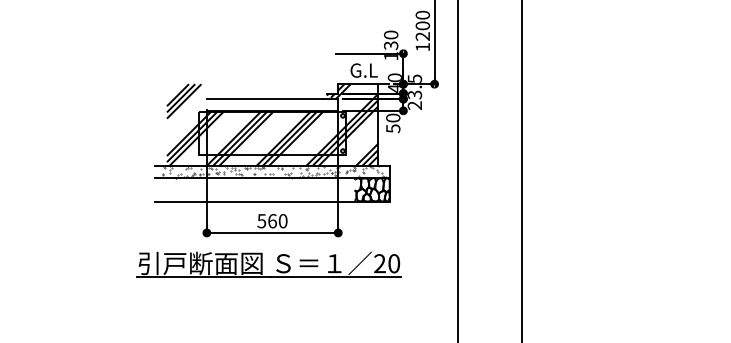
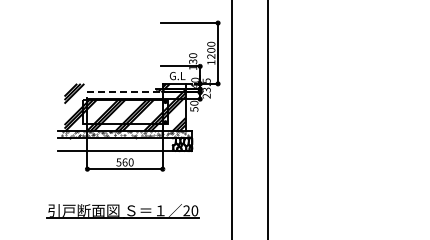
line: (273, 99) -> (125, 92), solid -> dashed
part: (268, 264) -> (122, 211), moved

